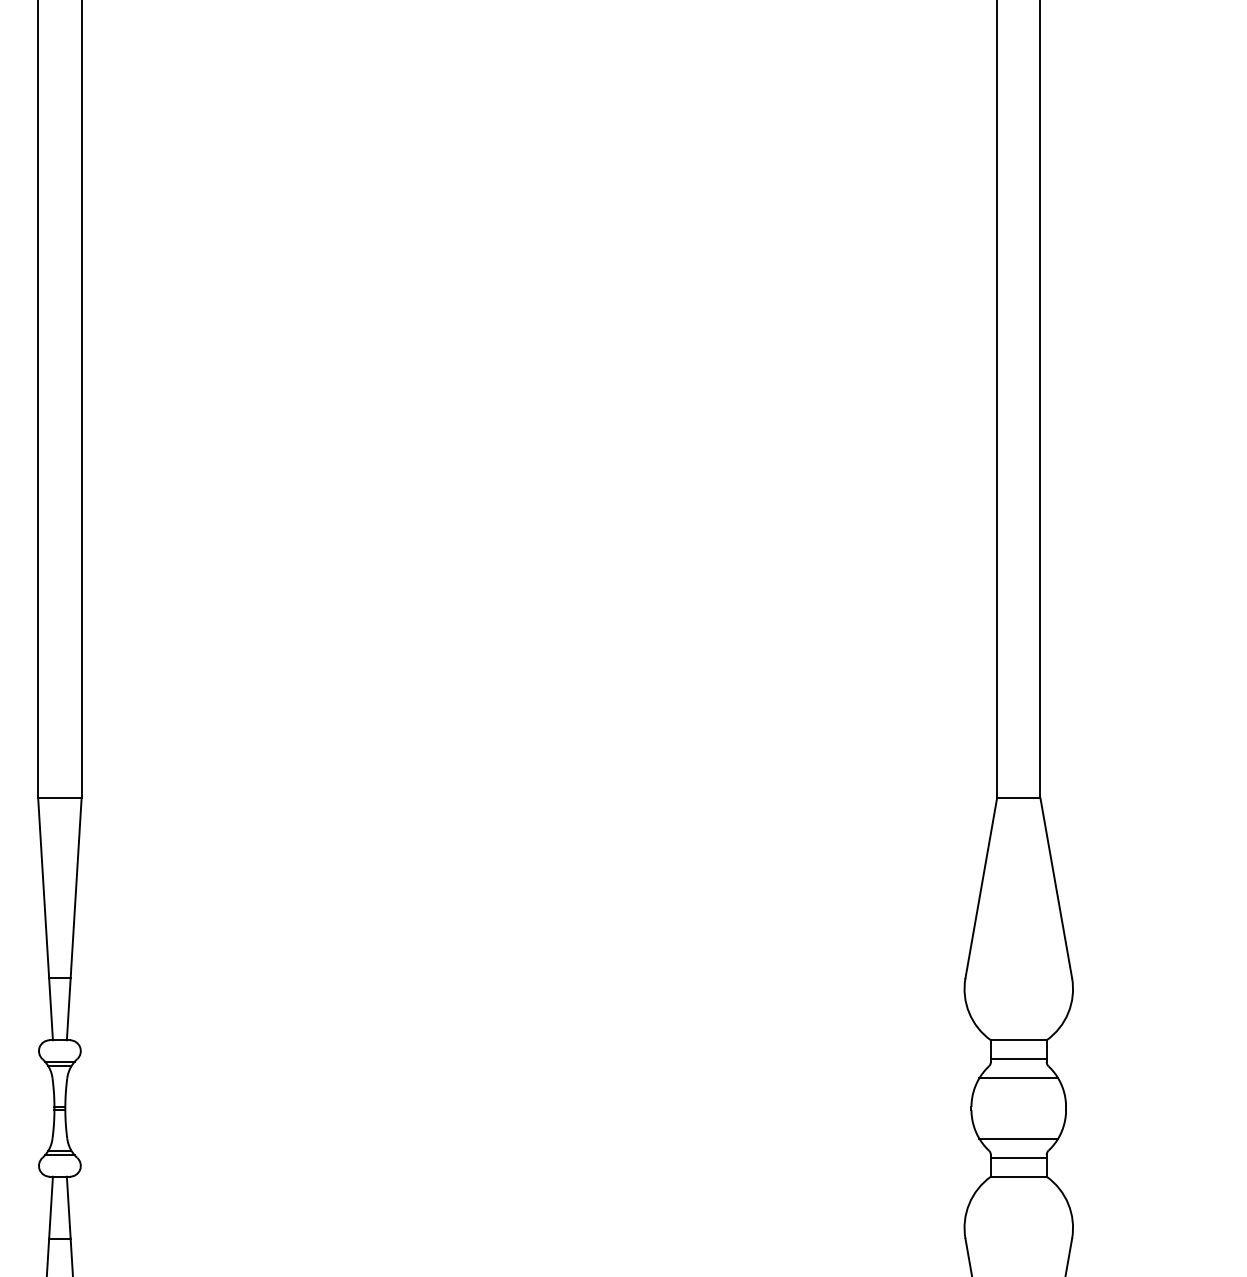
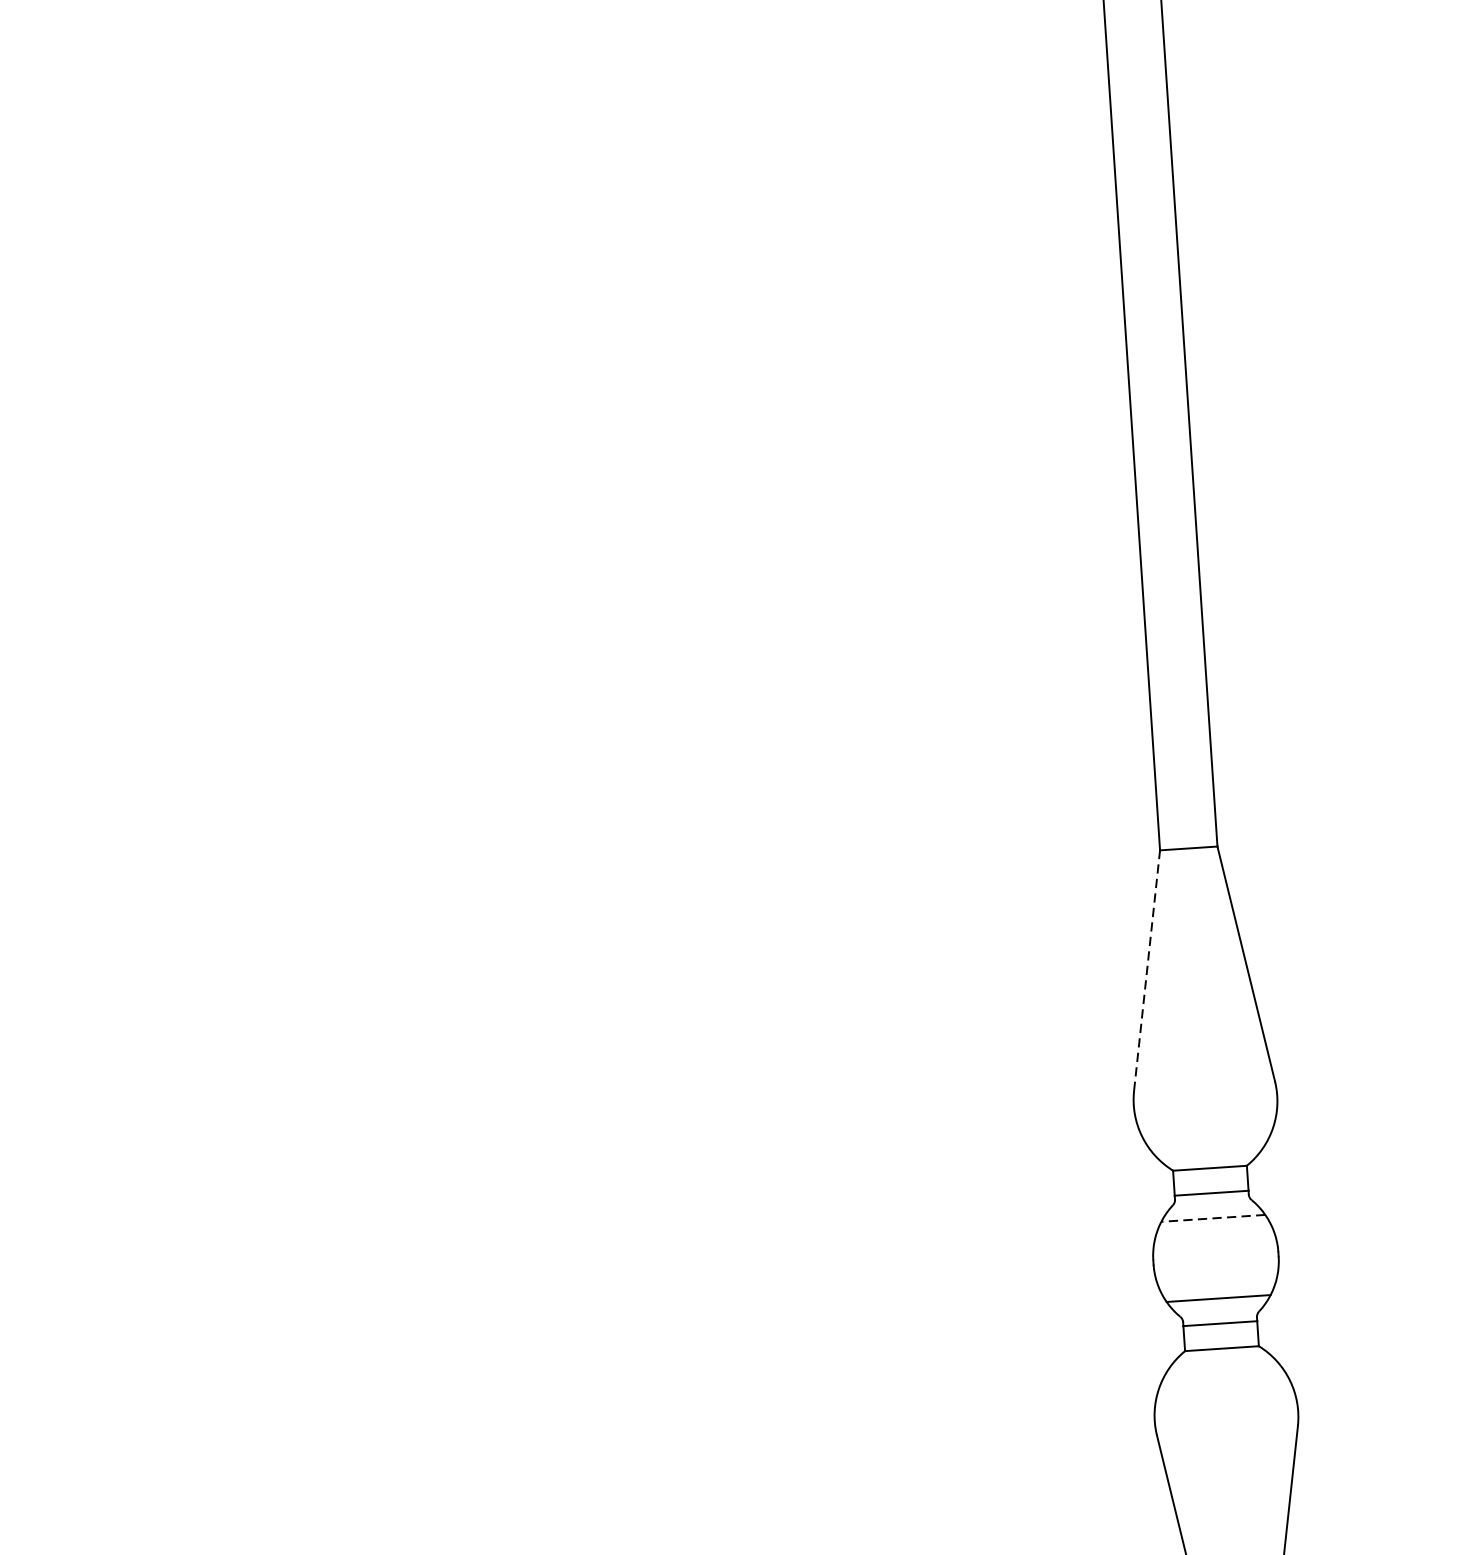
line: (981, 887) -> (1147, 969), solid -> dashed
line: (1018, 1078) -> (1212, 1218), solid -> dashed

